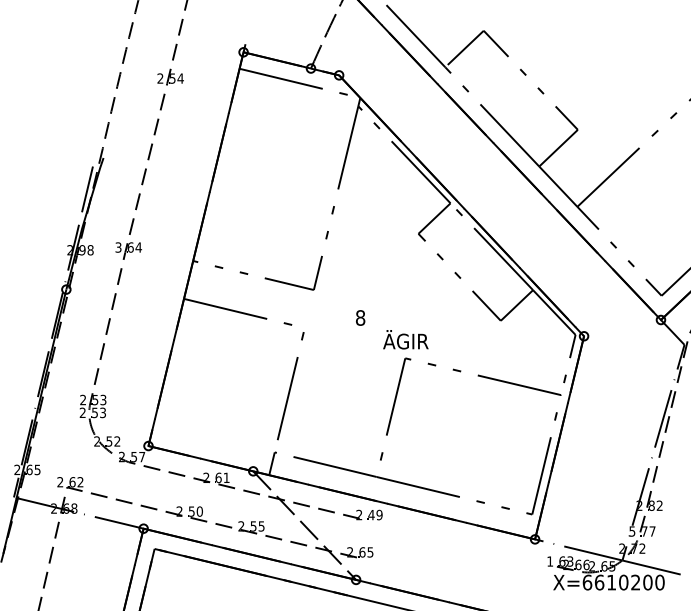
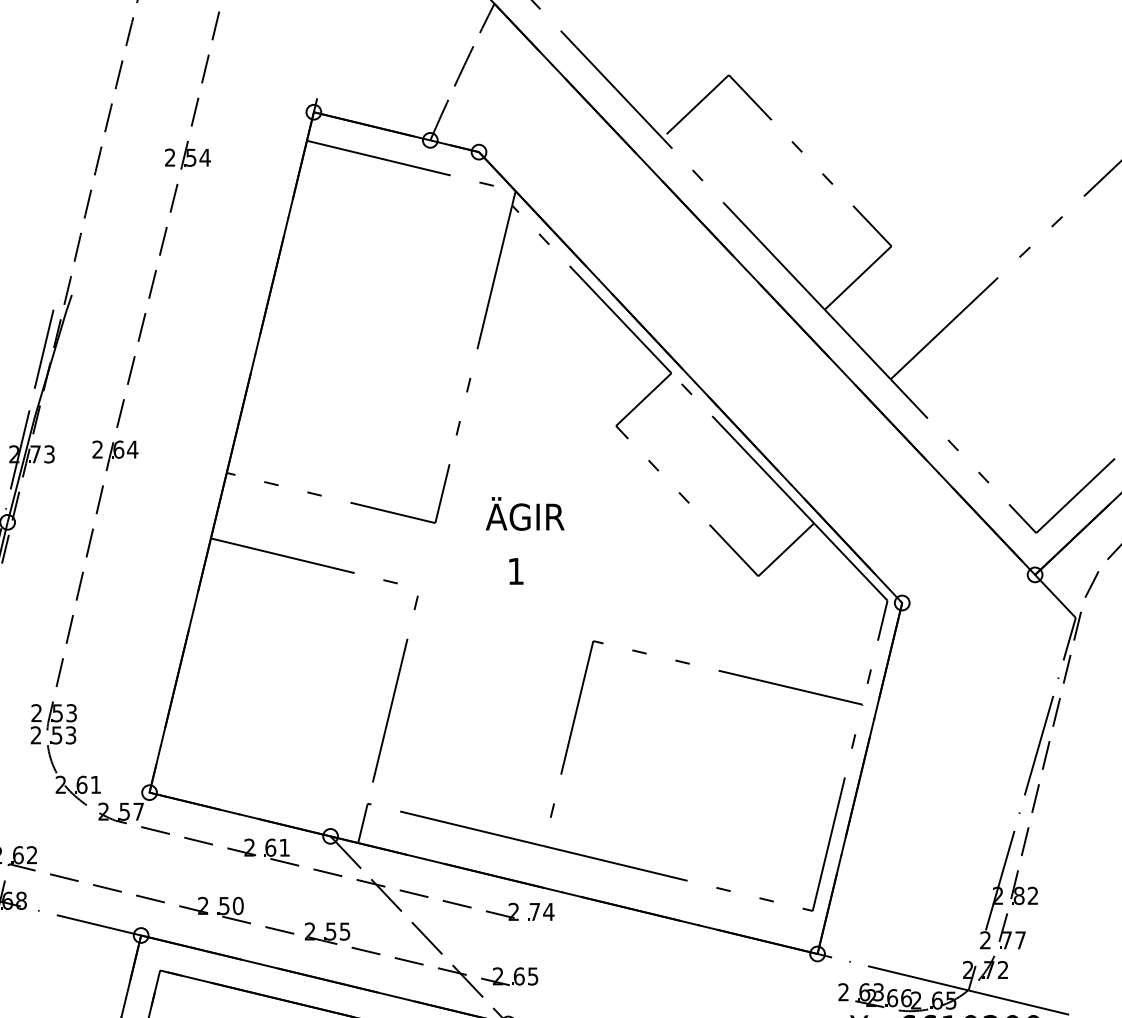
text: (118, 247) -> (97, 449), 3 -> 2
text: (86, 250) -> (42, 454), 98 -> 73
text: (360, 317) -> (515, 570), 8 -> 1
text: (405, 339) -> (524, 513), moved
text: (113, 441) -> (89, 784), 52 -> 61
text: (375, 514) -> (541, 910), 49 -> 74
text: (632, 531) -> (985, 940), 5 -> 2
text: (549, 561) -> (842, 992), 1 -> 2

